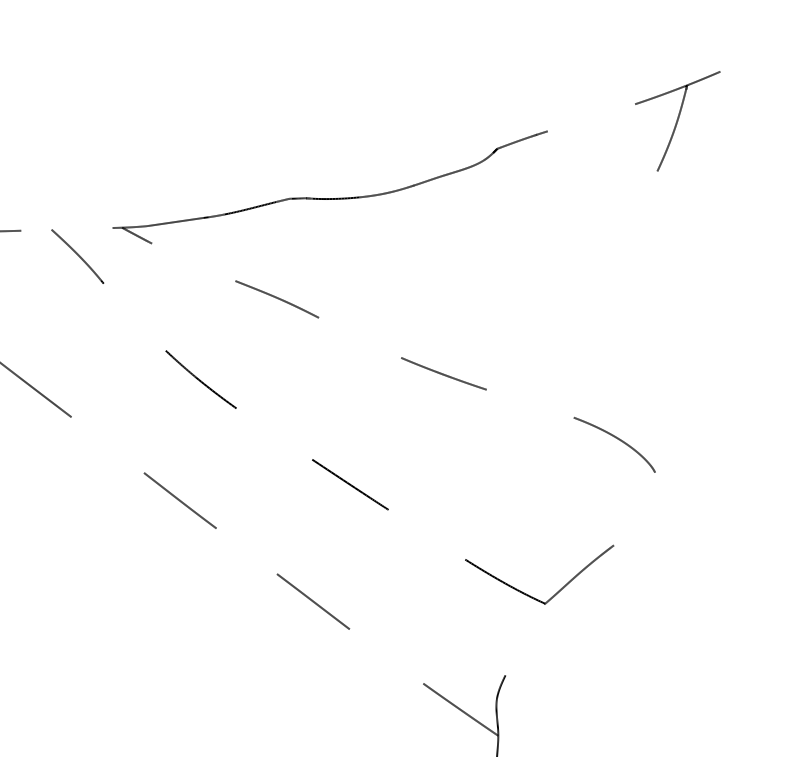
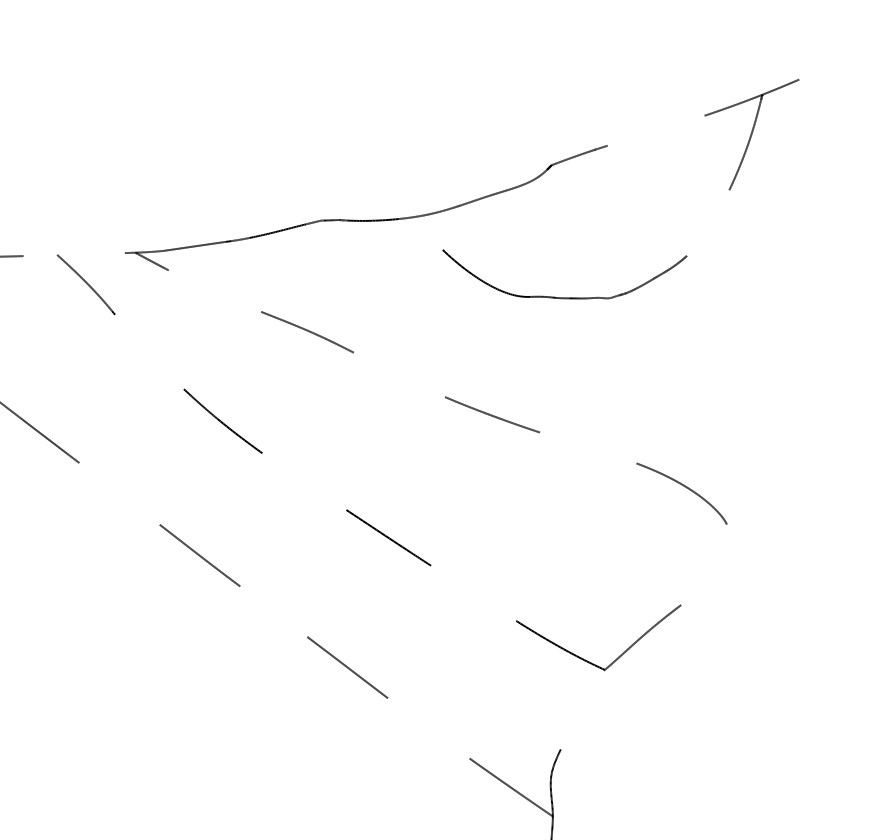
part: (508, 267) -> (564, 296), added

